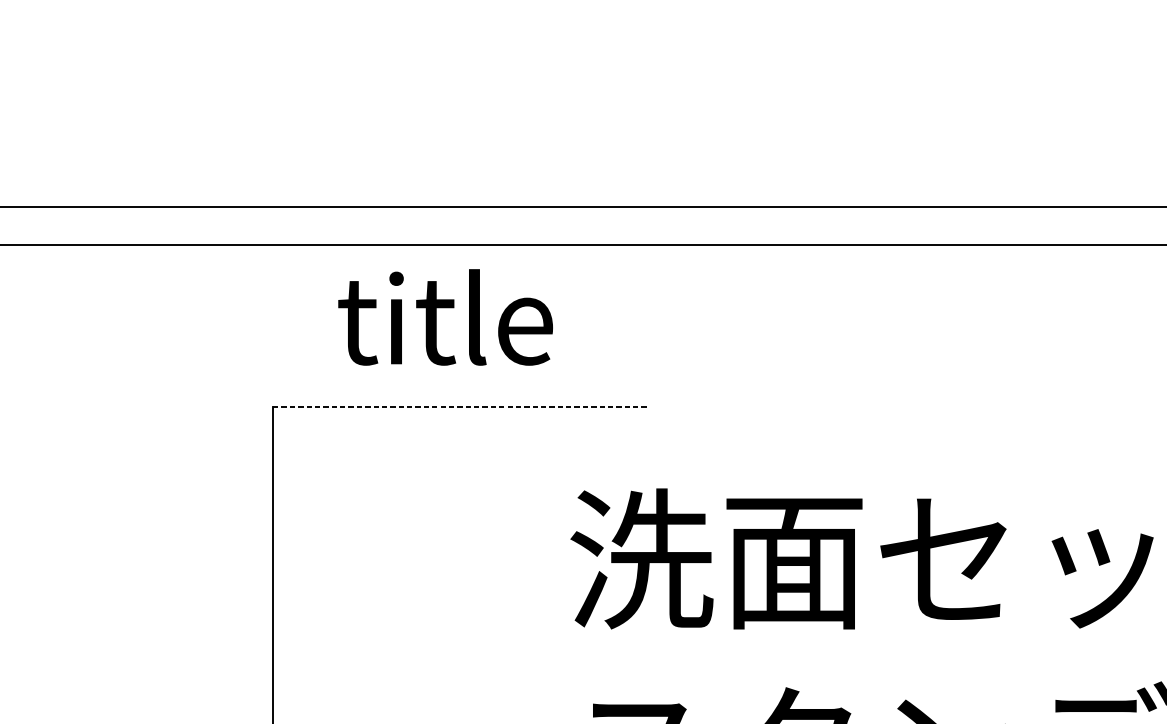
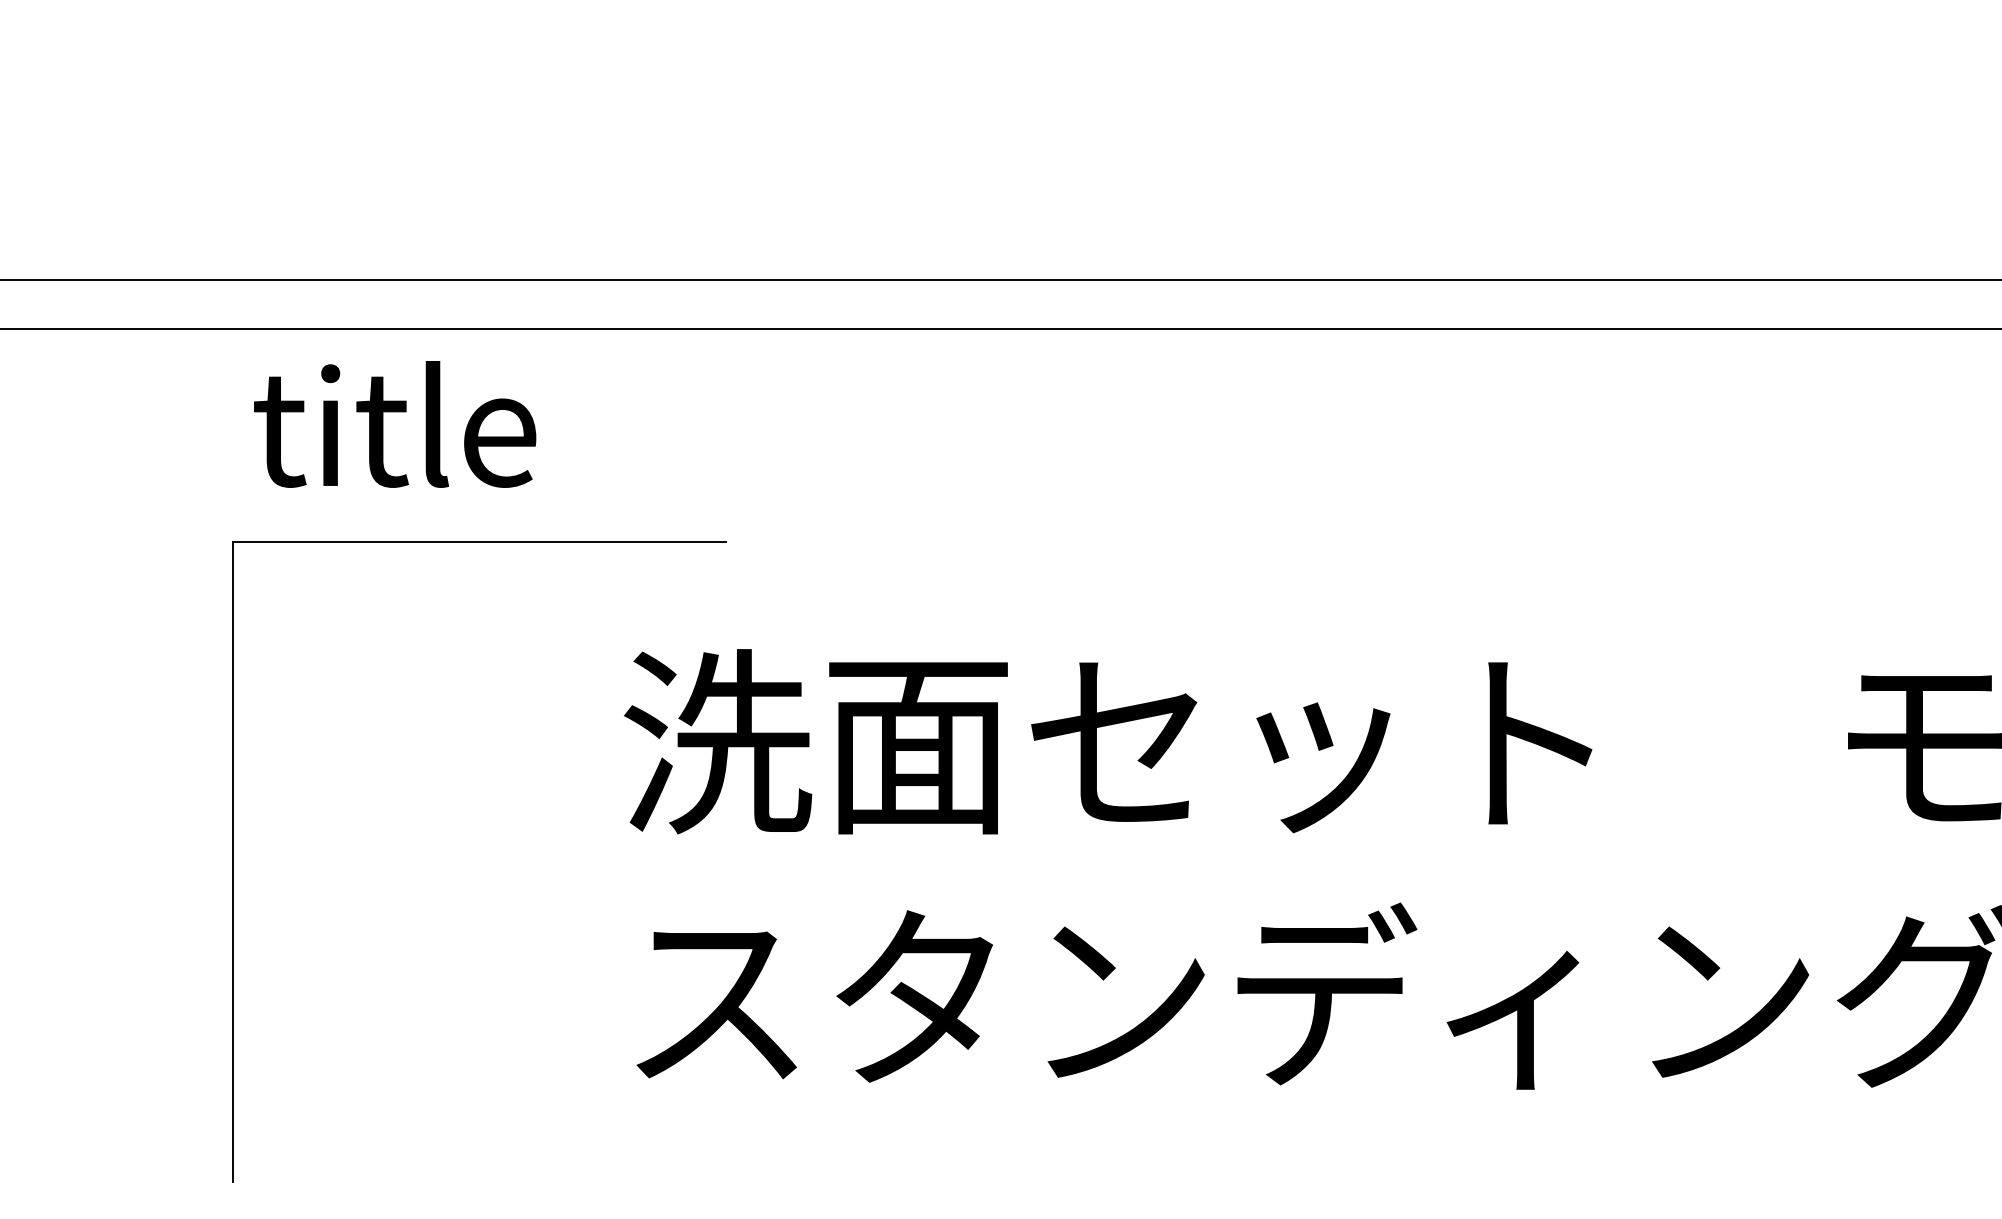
text: (445, 317) -> (395, 424), moved
line: (461, 406) -> (480, 541), dashed -> solid

